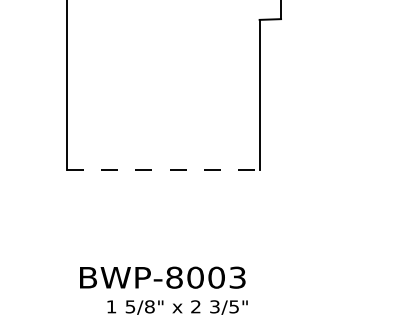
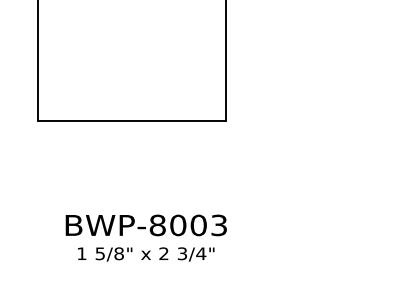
line: (163, 170) -> (132, 121), dashed -> solid
text: (162, 277) -> (146, 225), moved
text: (234, 306) -> (201, 253), 3/5" -> 3/4"

